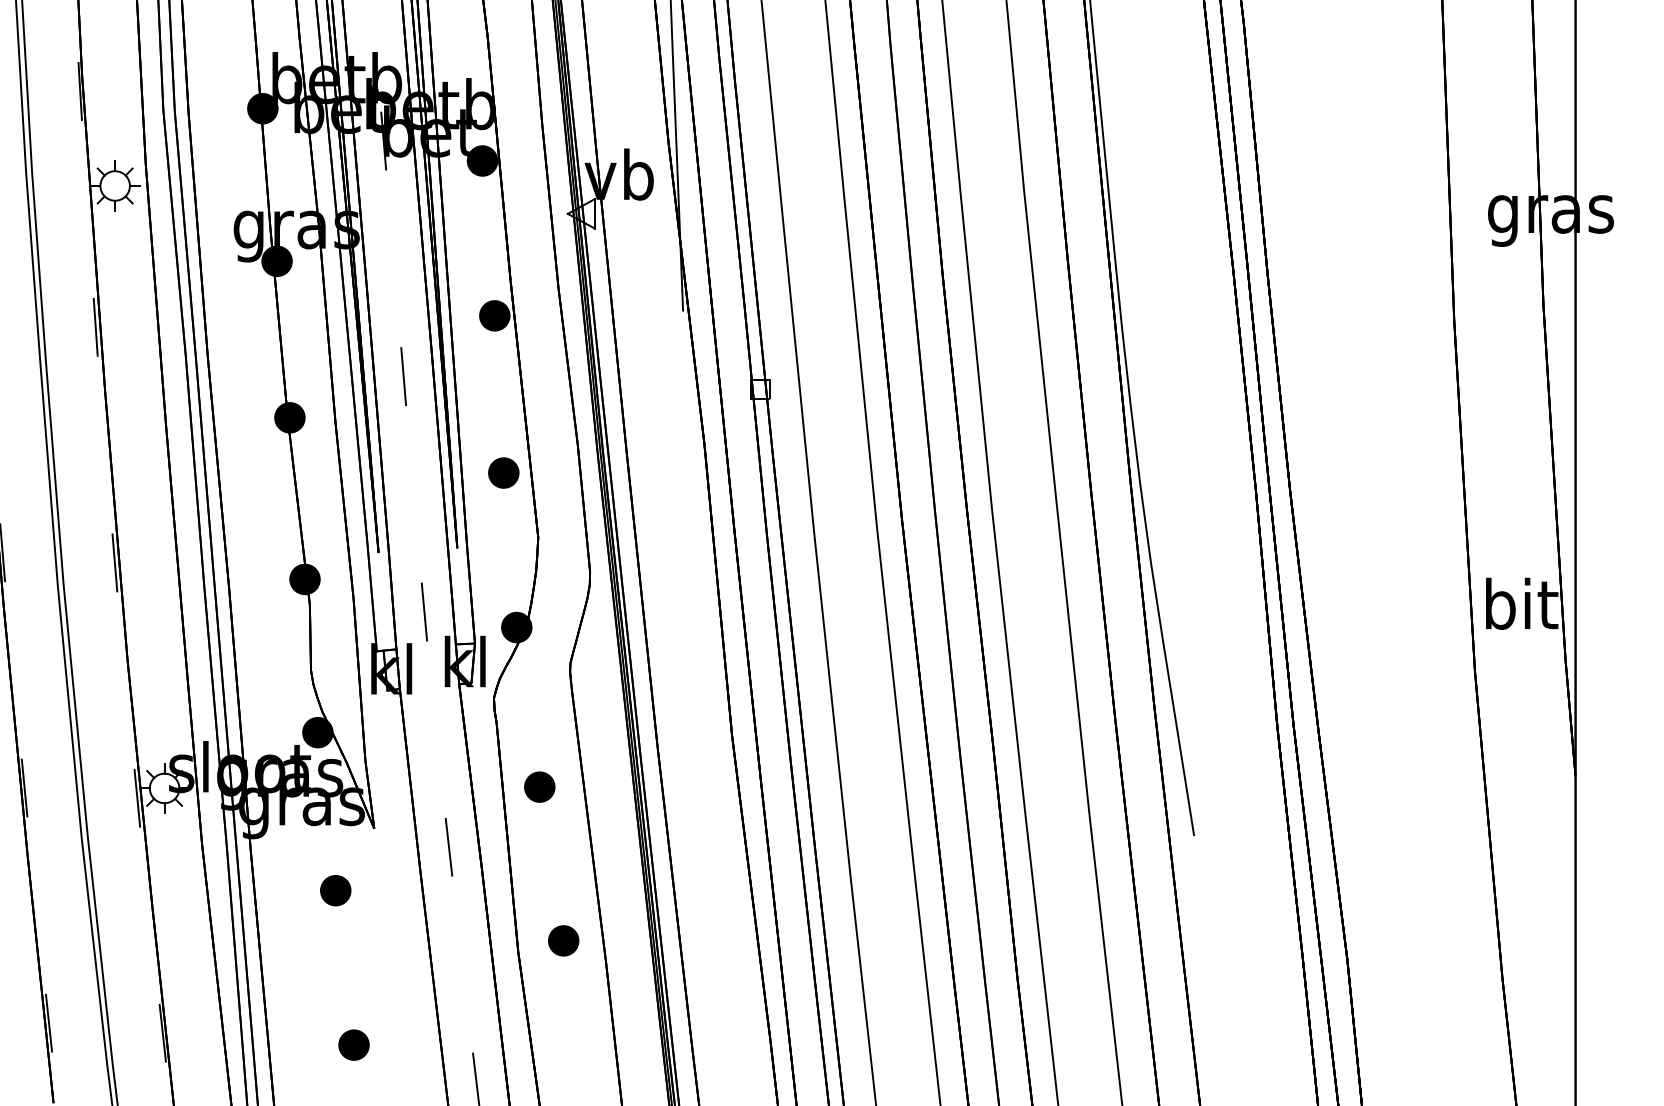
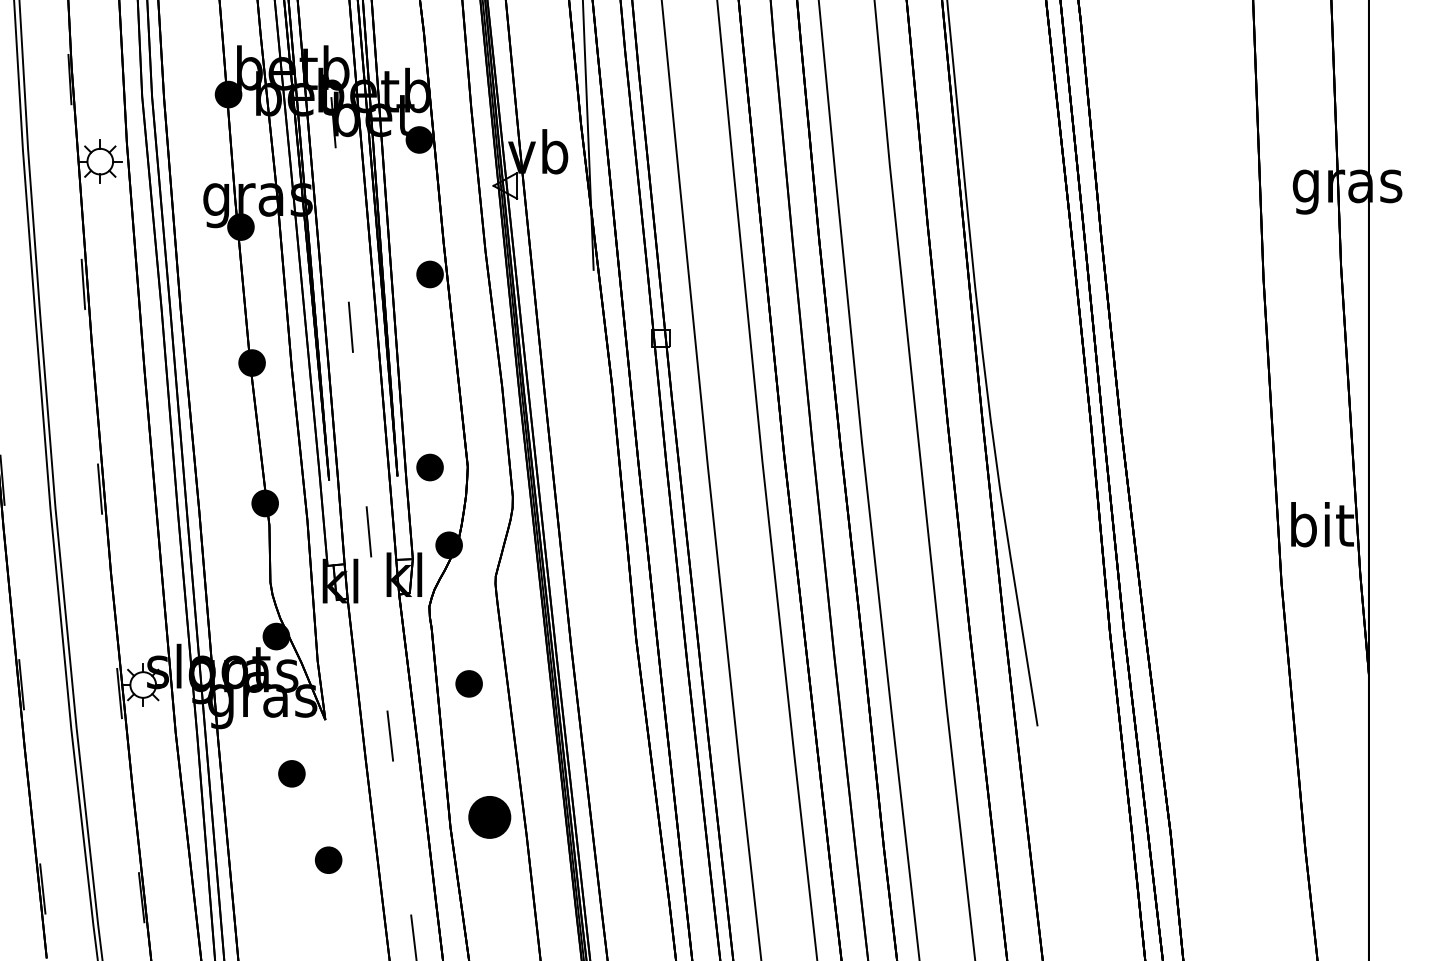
part: (503, 472) -> (429, 467), moved
part: (563, 940) -> (489, 817), size x1.6
part: (353, 1044) -> (328, 859), moved

